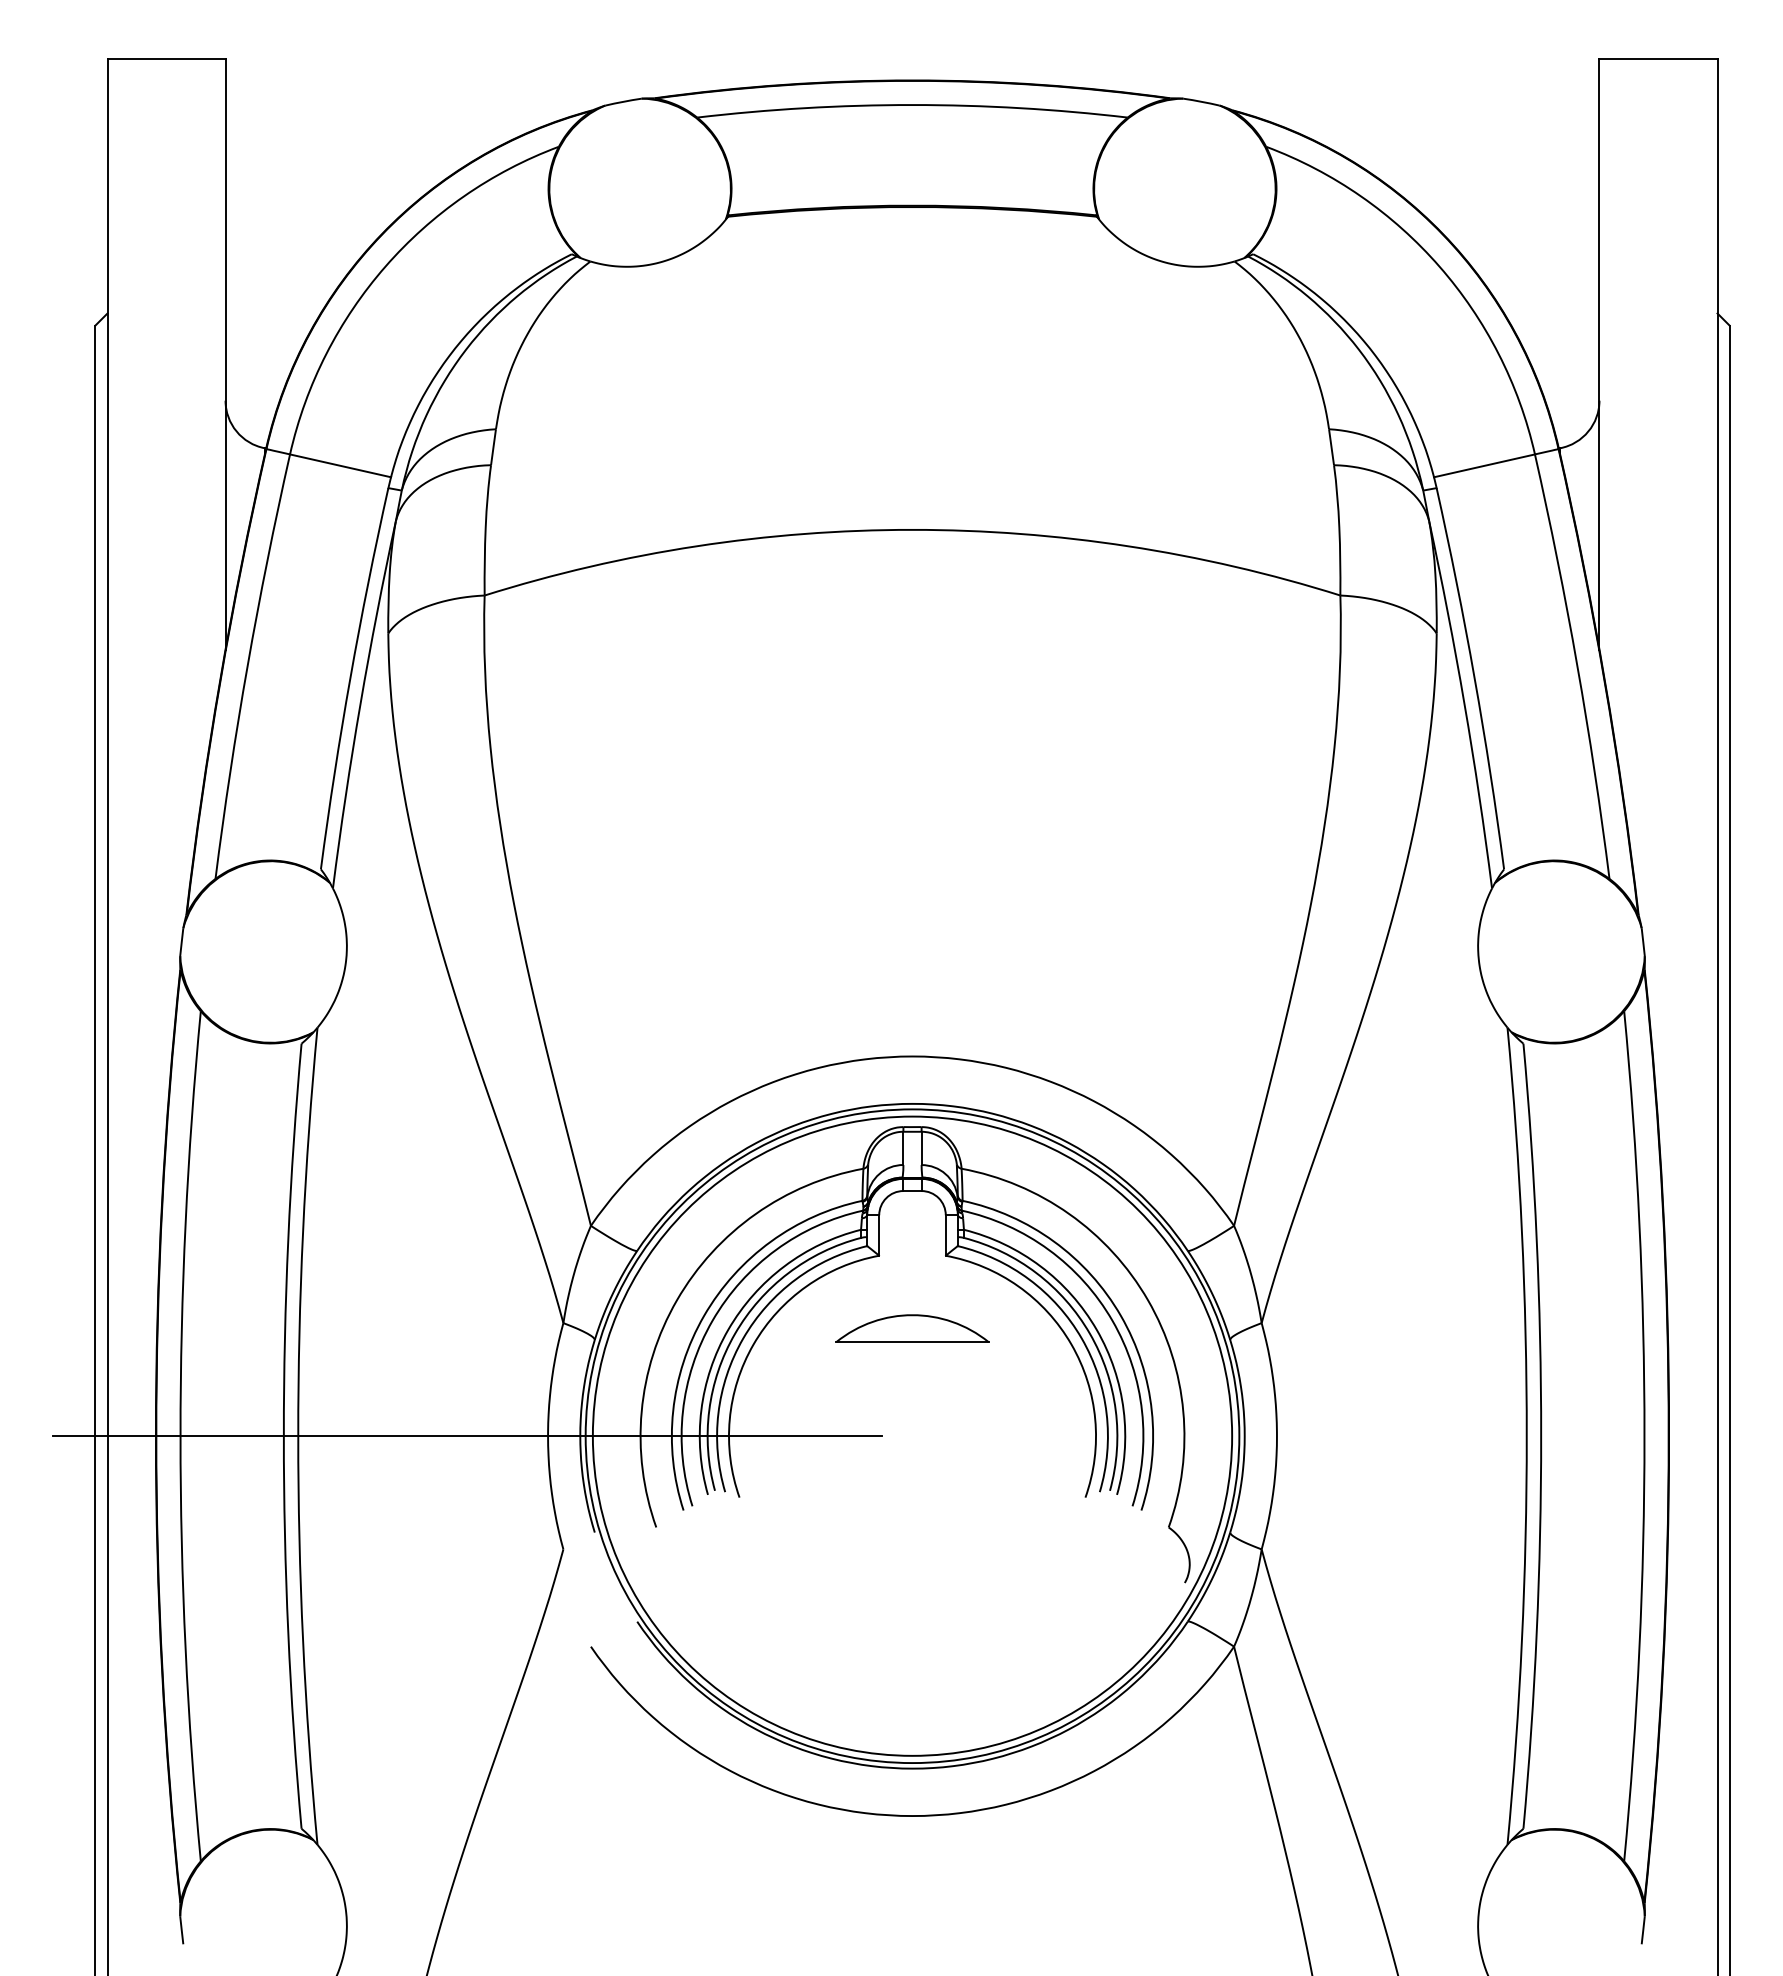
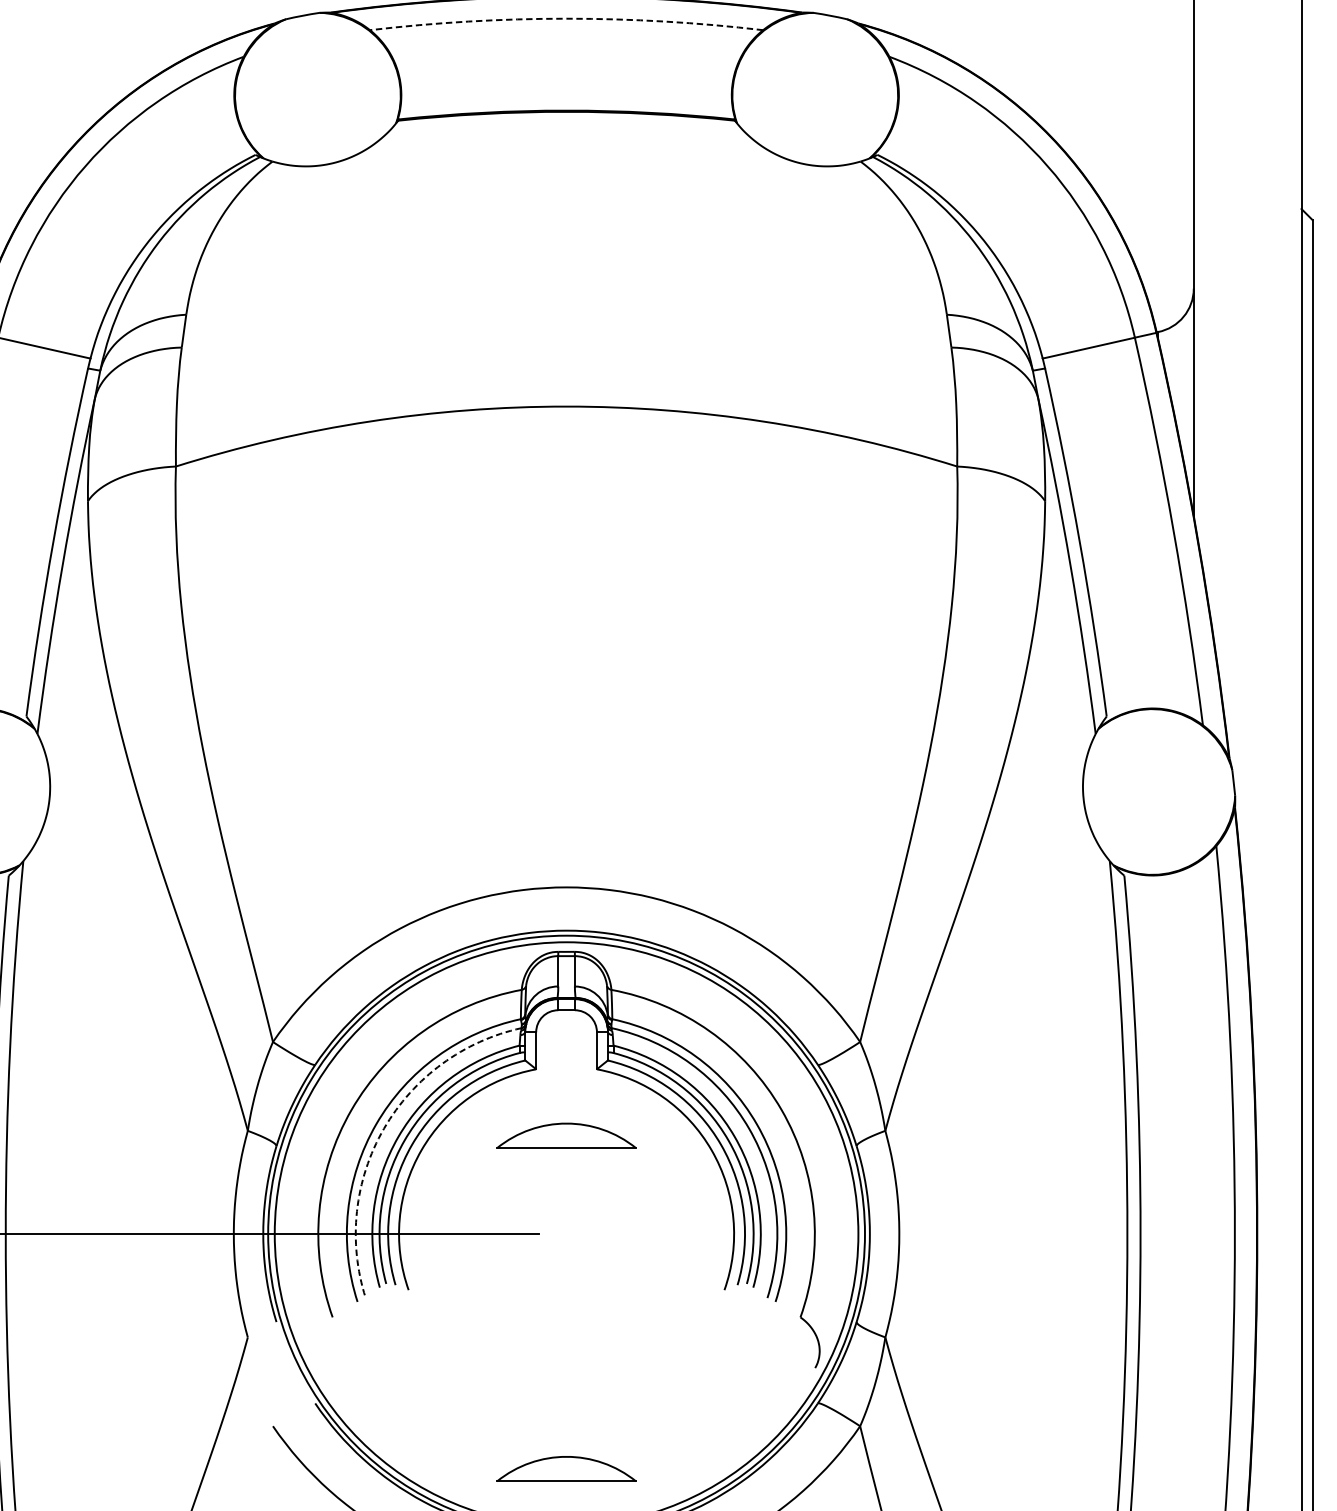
arc: (912, 105) -> (566, 19), solid -> dashed
arc: (712, 1320) -> (383, 1128), solid -> dashed
part: (912, 1693) -> (566, 1468), added

